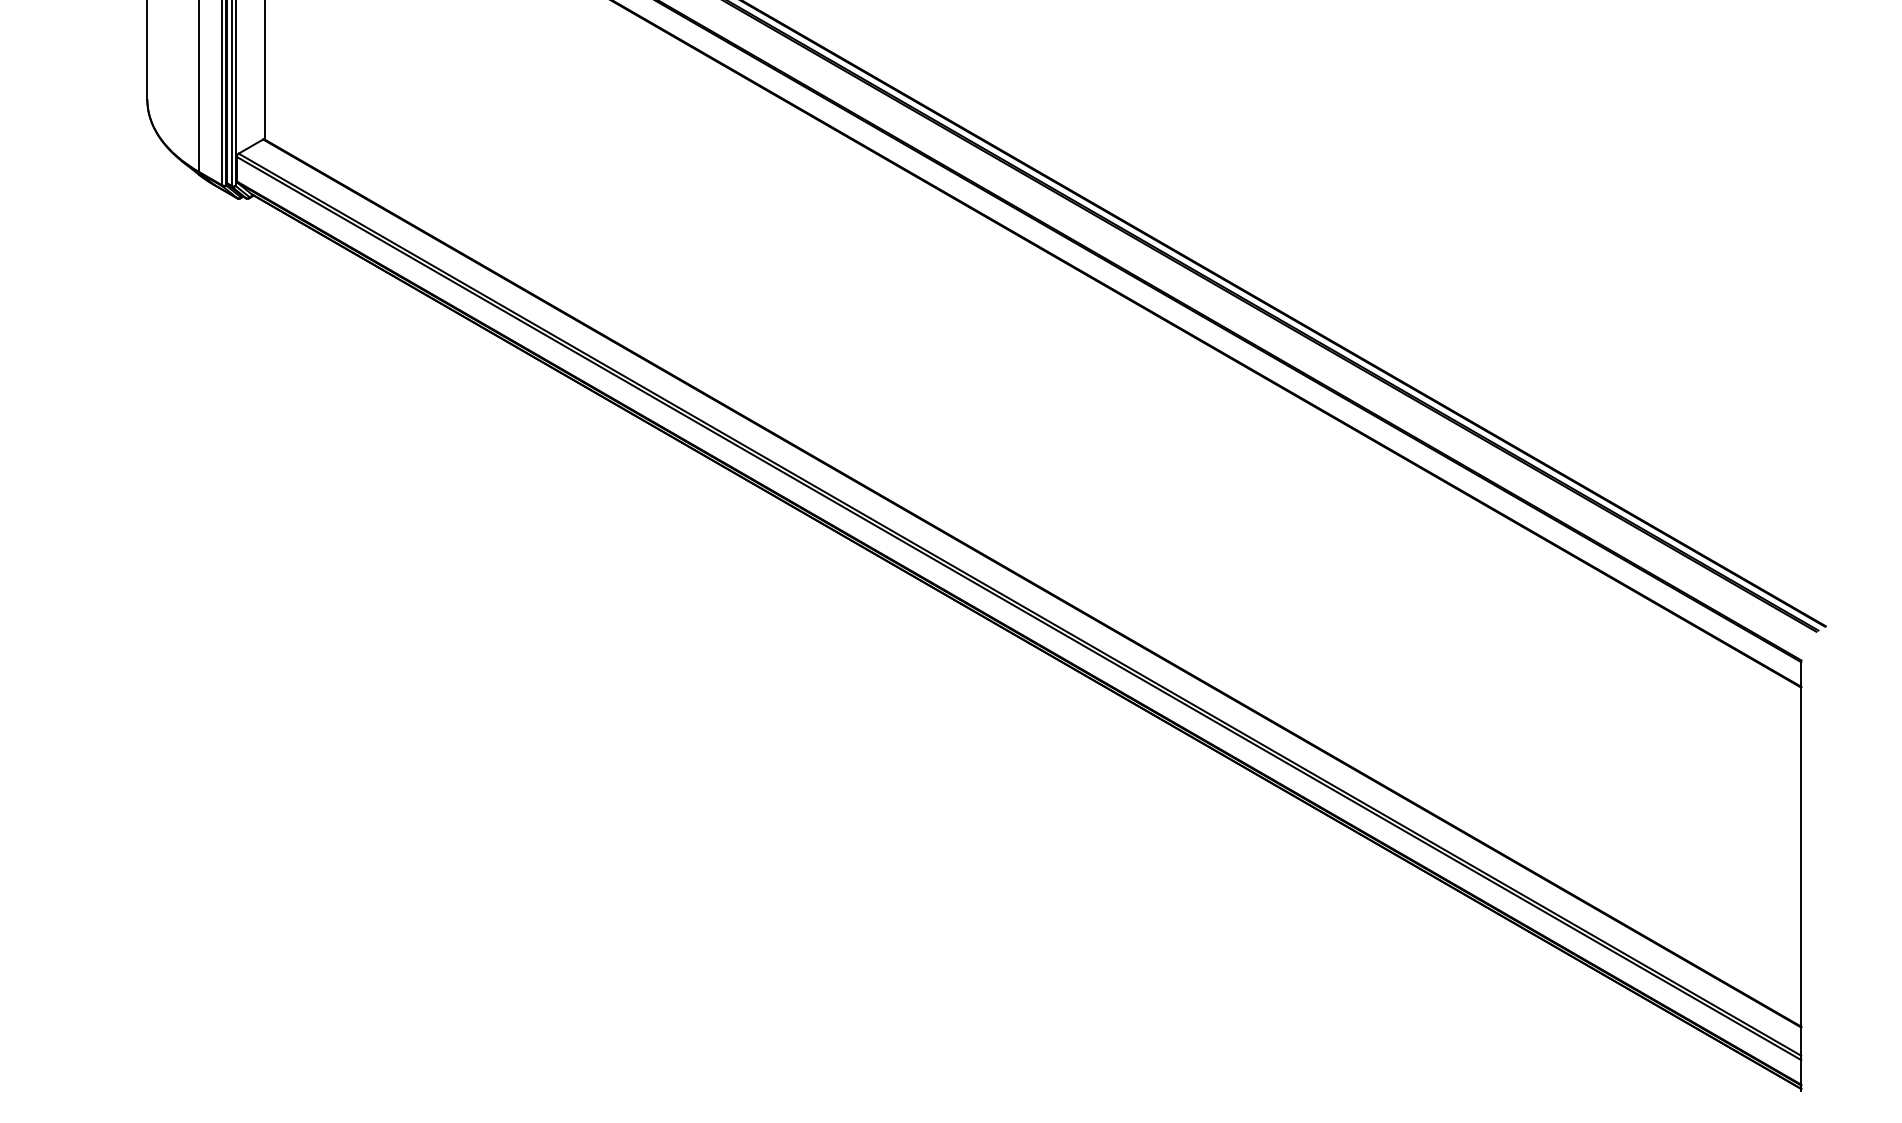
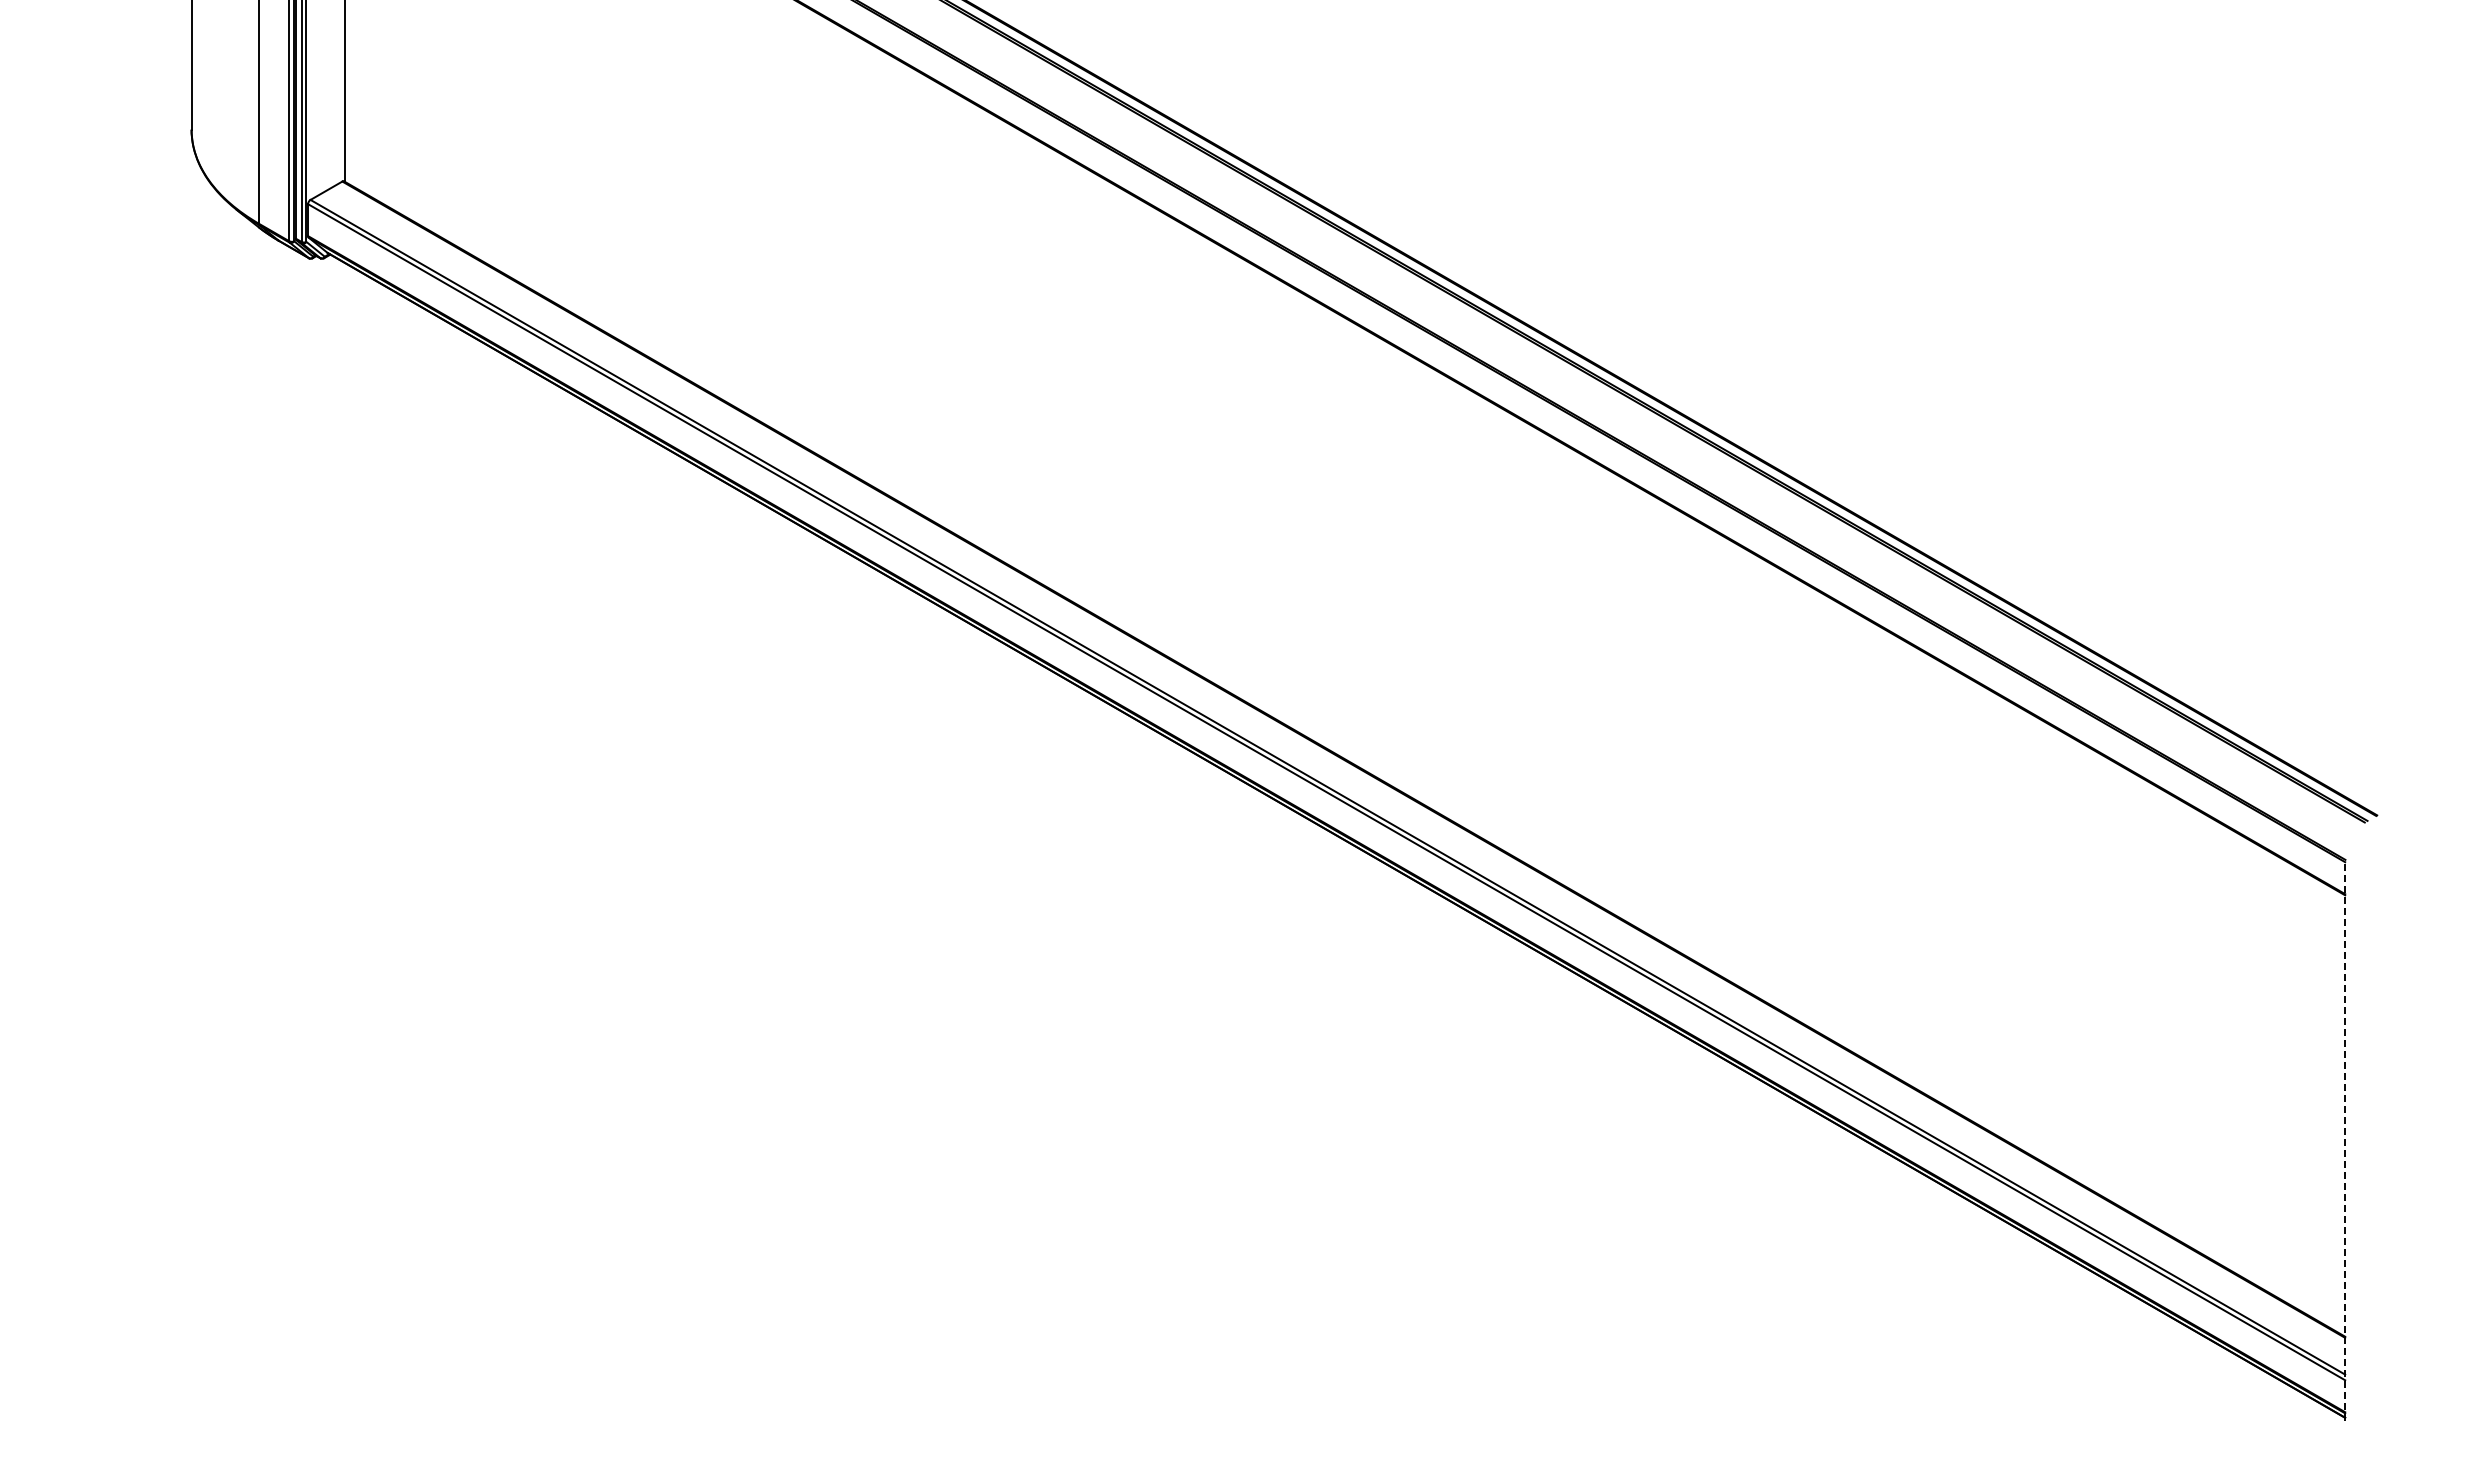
line: (1801, 876) -> (2345, 1141), solid -> dashed

